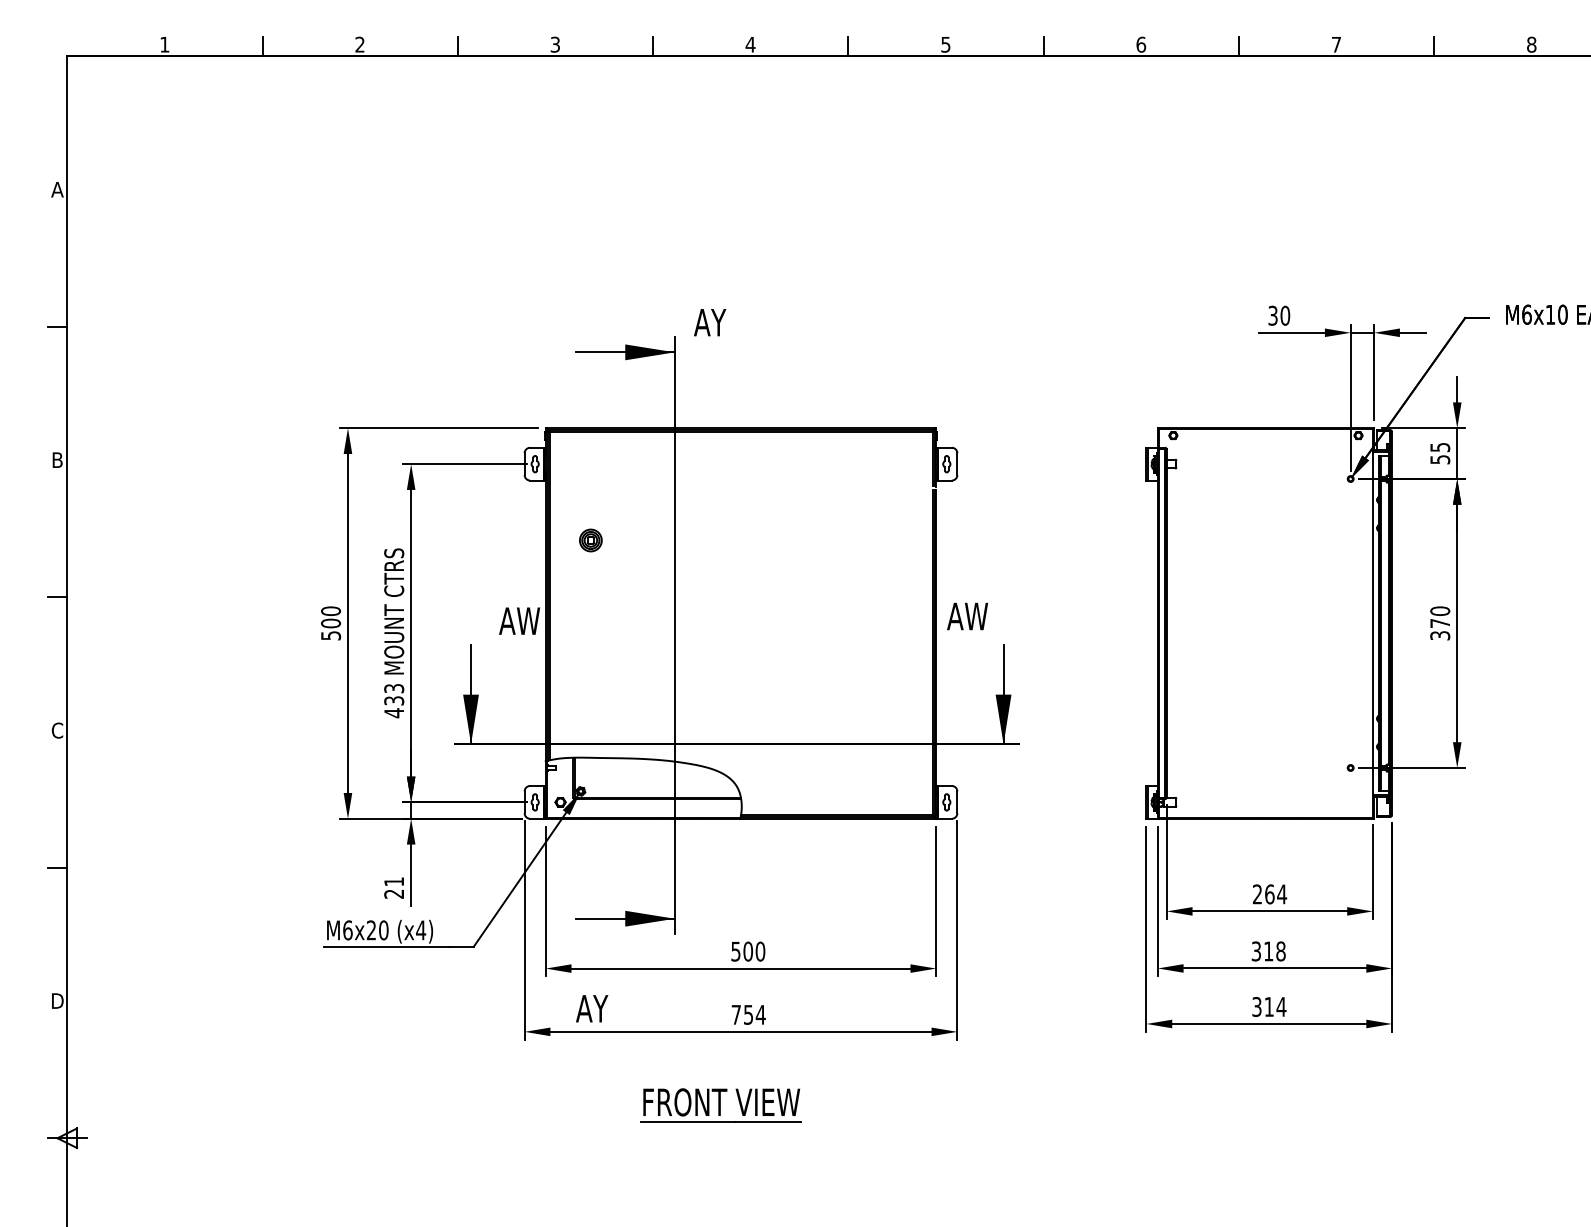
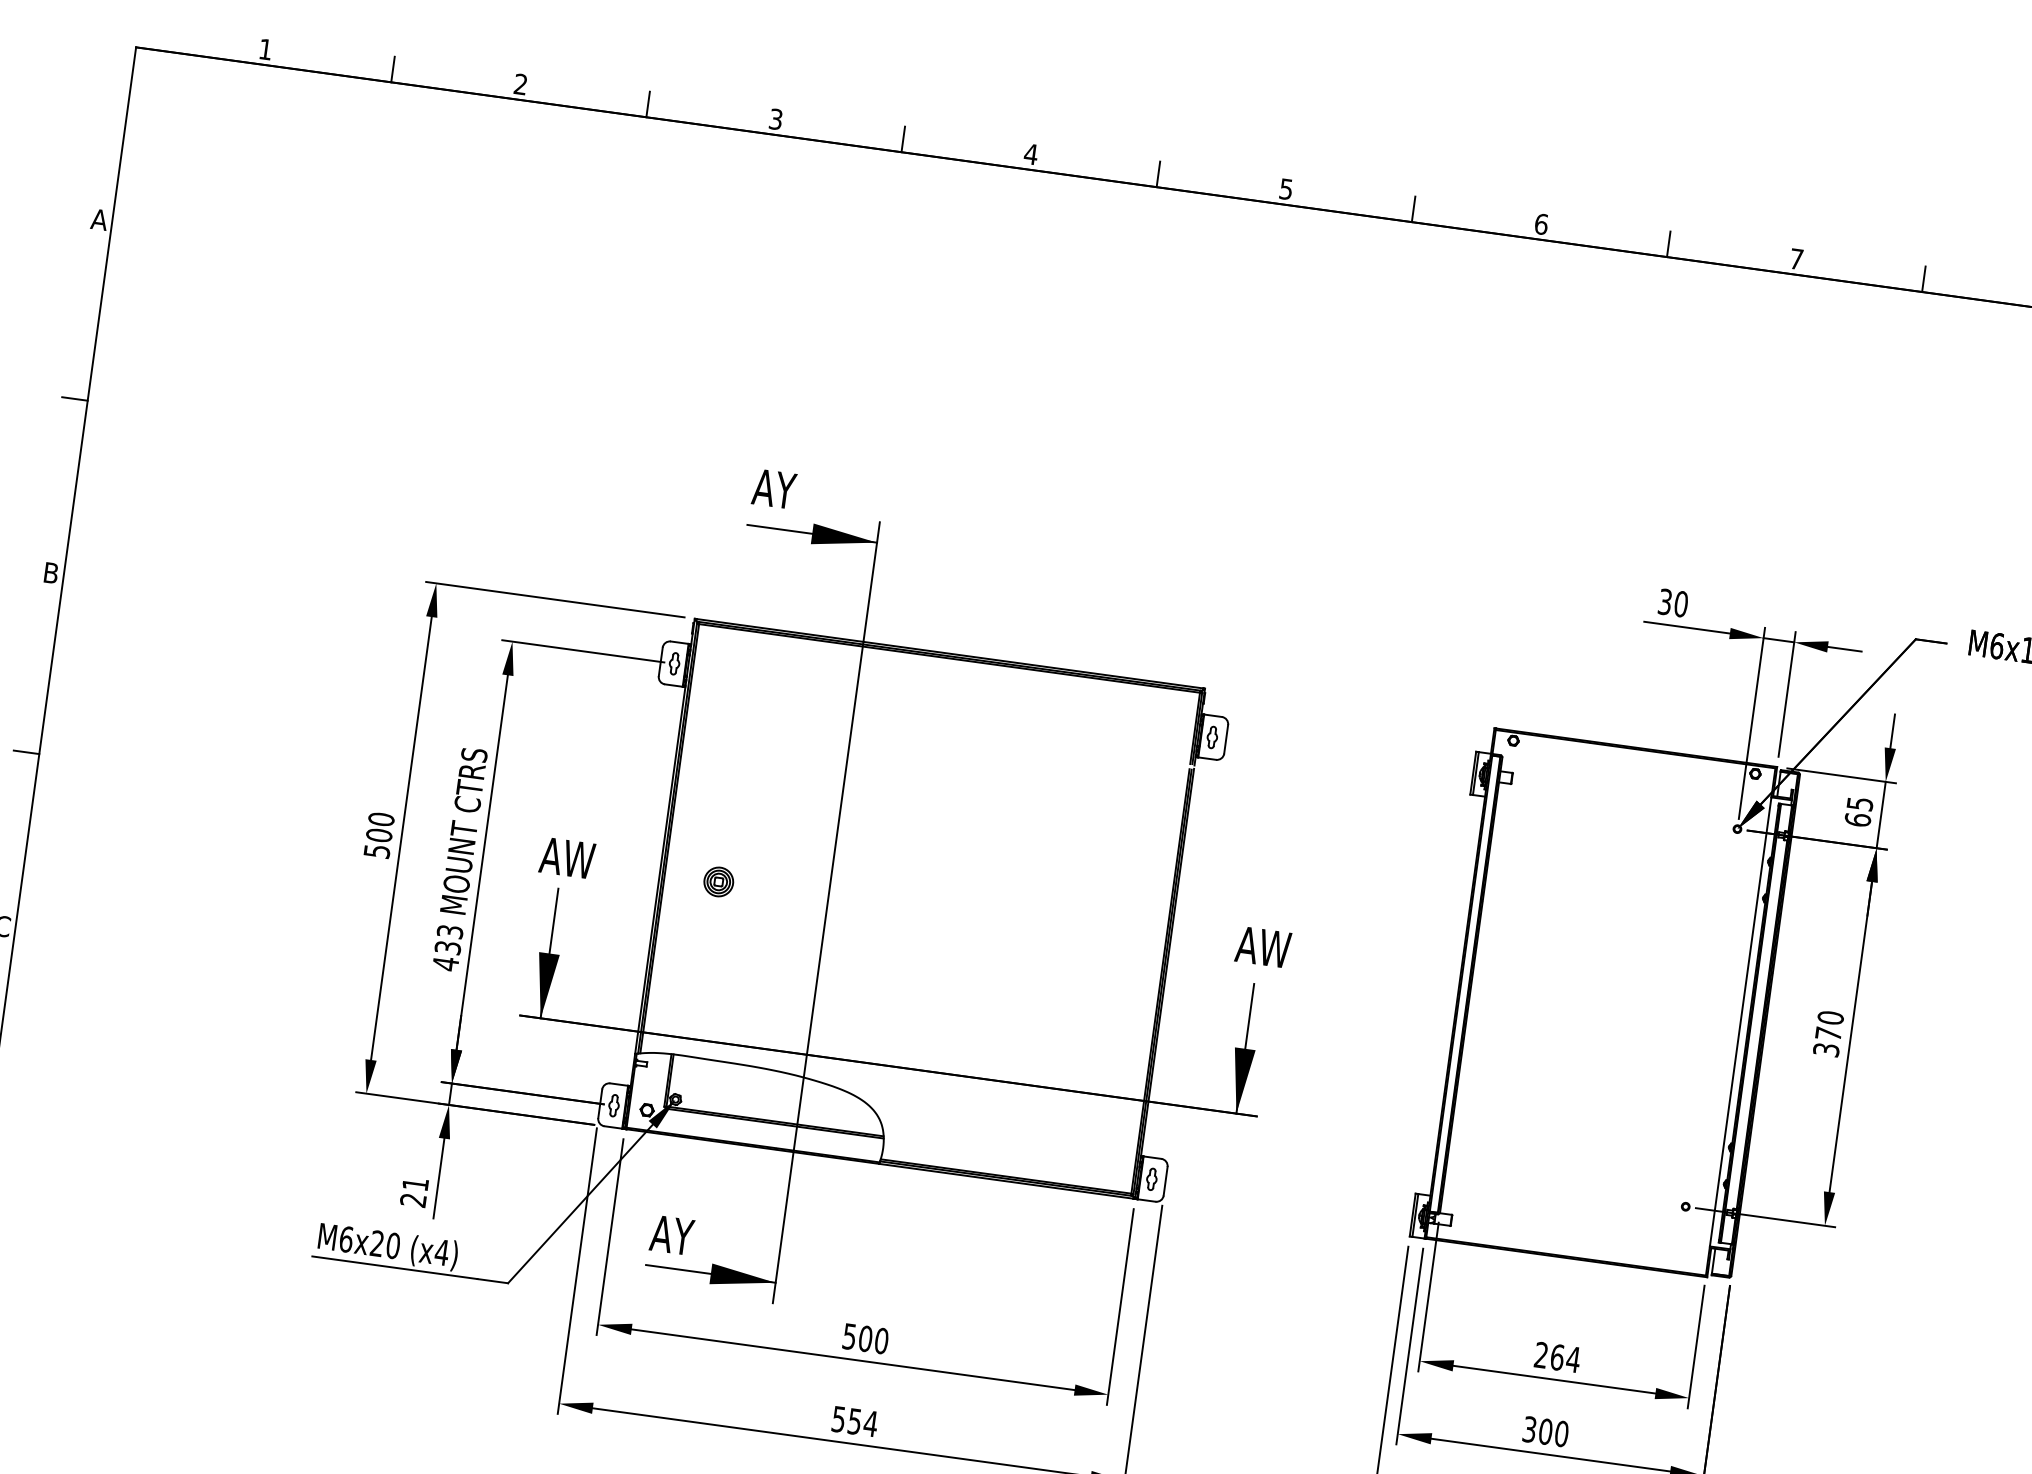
text: (710, 322) -> (774, 488), moved
text: (1440, 459) -> (1858, 819), 55 -> 65
part: (590, 540) -> (718, 881), moved
text: (967, 616) -> (1263, 947), moved
text: (519, 620) -> (567, 857), moved
text: (1274, 951) -> (1553, 1432), 318 -> 300
text: (592, 1008) -> (672, 1235), moved
text: (735, 1014) -> (837, 1418), 754 -> 554

